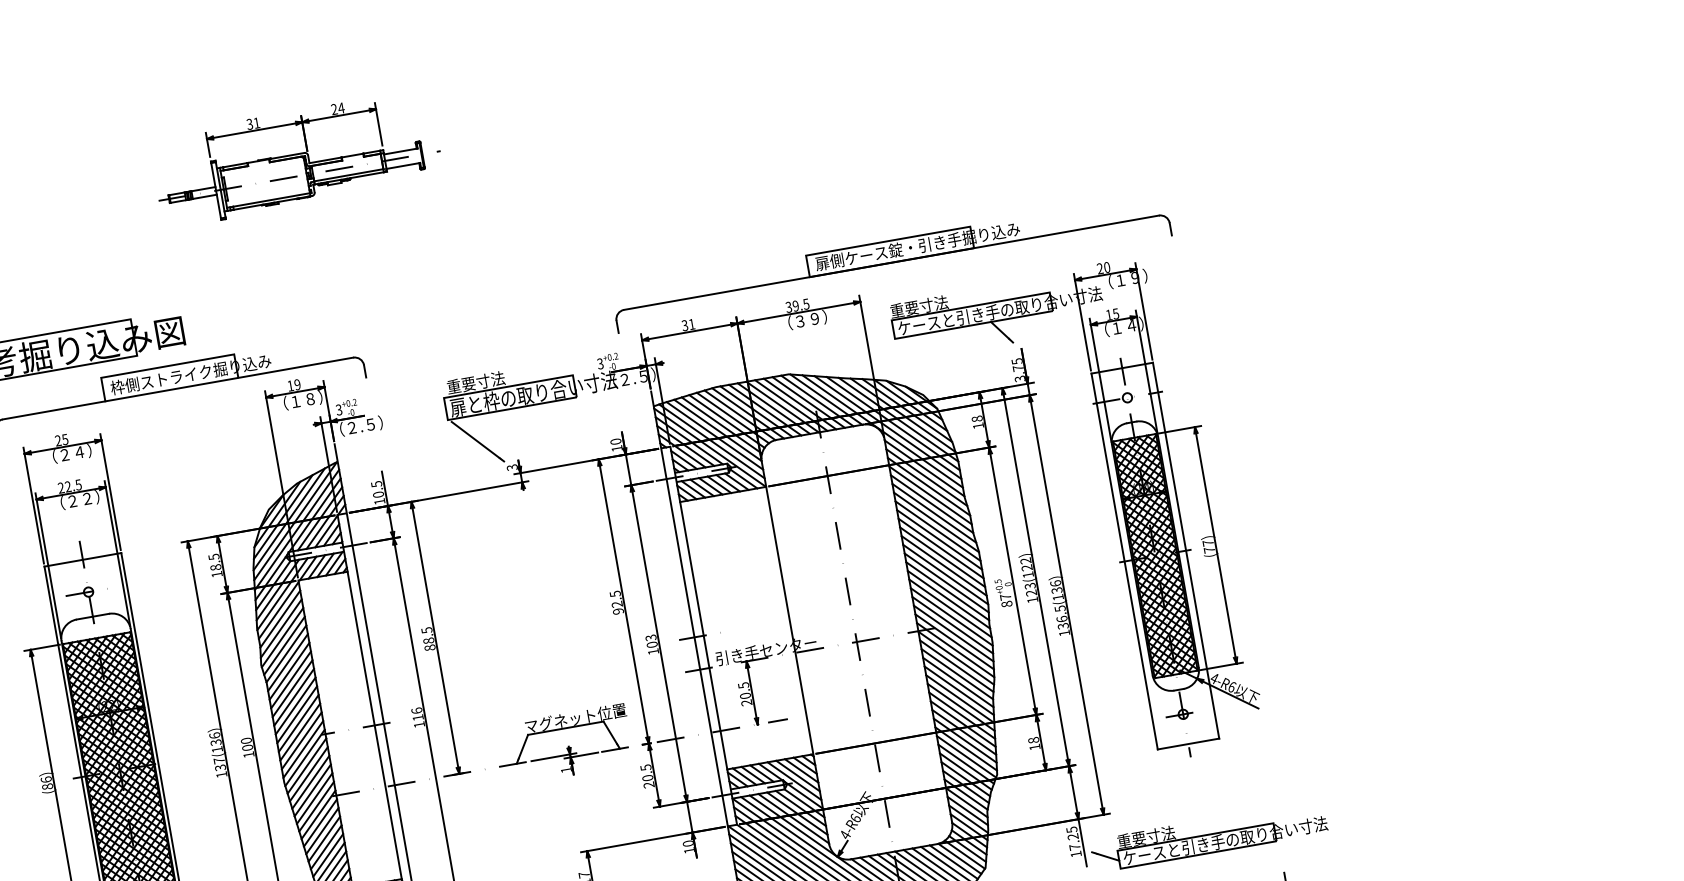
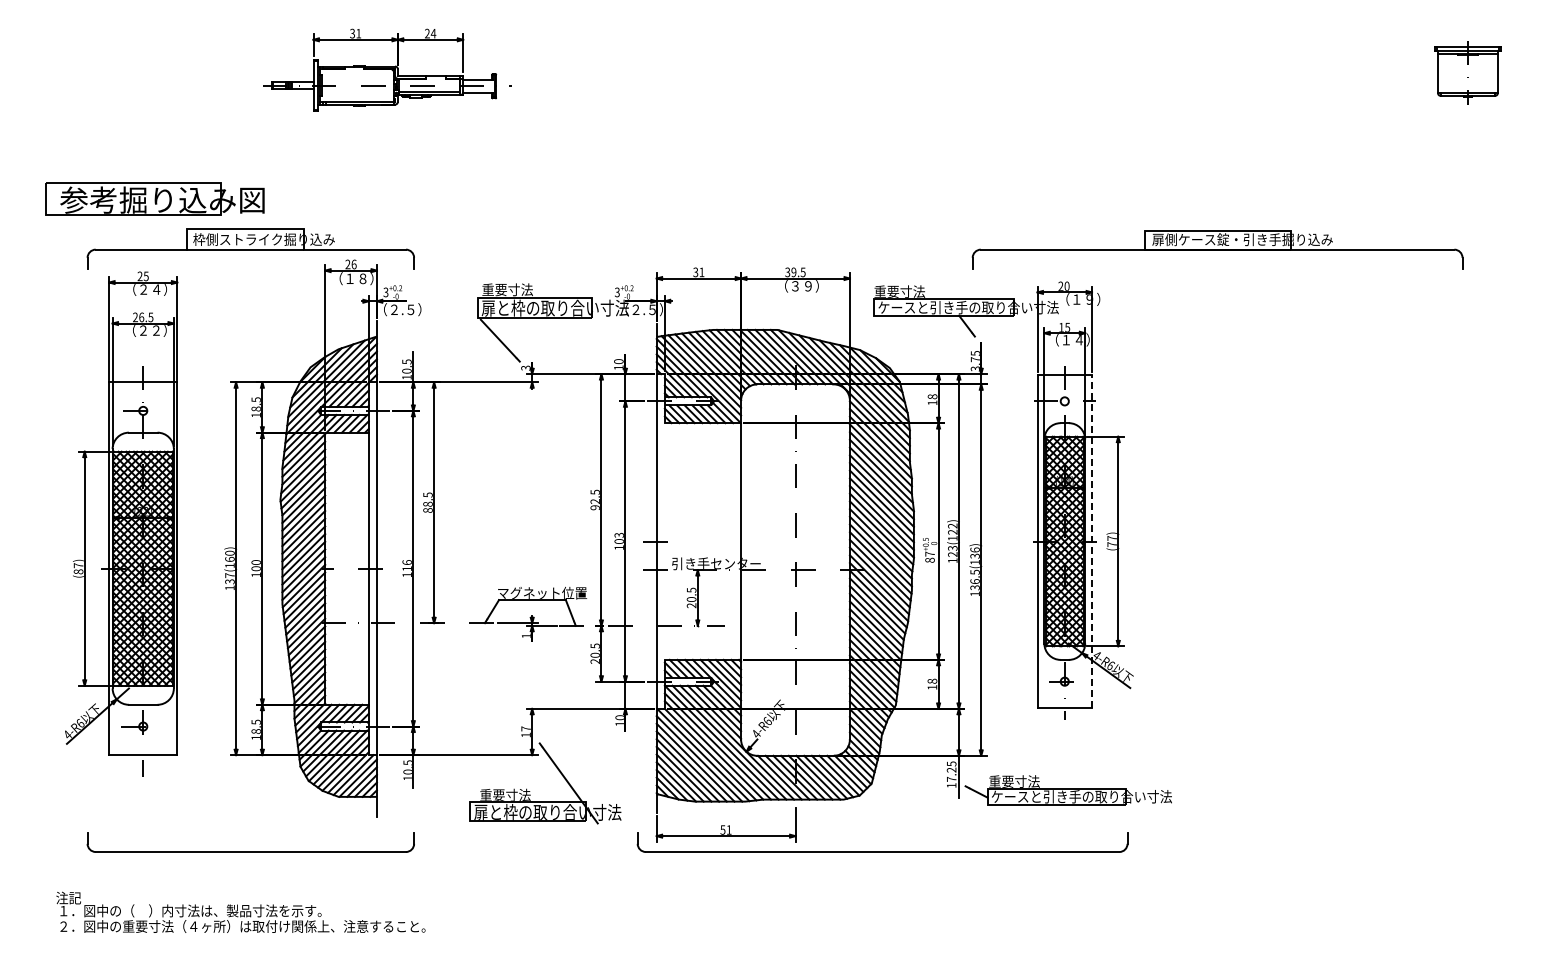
part: (891, 262) -> (1217, 249), moved
text: (293, 385) -> (350, 264), 19 -> 26
text: (68, 486) -> (141, 317), 22.5 -> 26.5
line: (1186, 550) -> (1092, 541), solid -> dashed
line: (703, 635) -> (664, 541), removed
text: (214, 738) -> (229, 555), 137(136) -> 137(160)
text: (46, 779) -> (78, 565), (86) -> (87)

